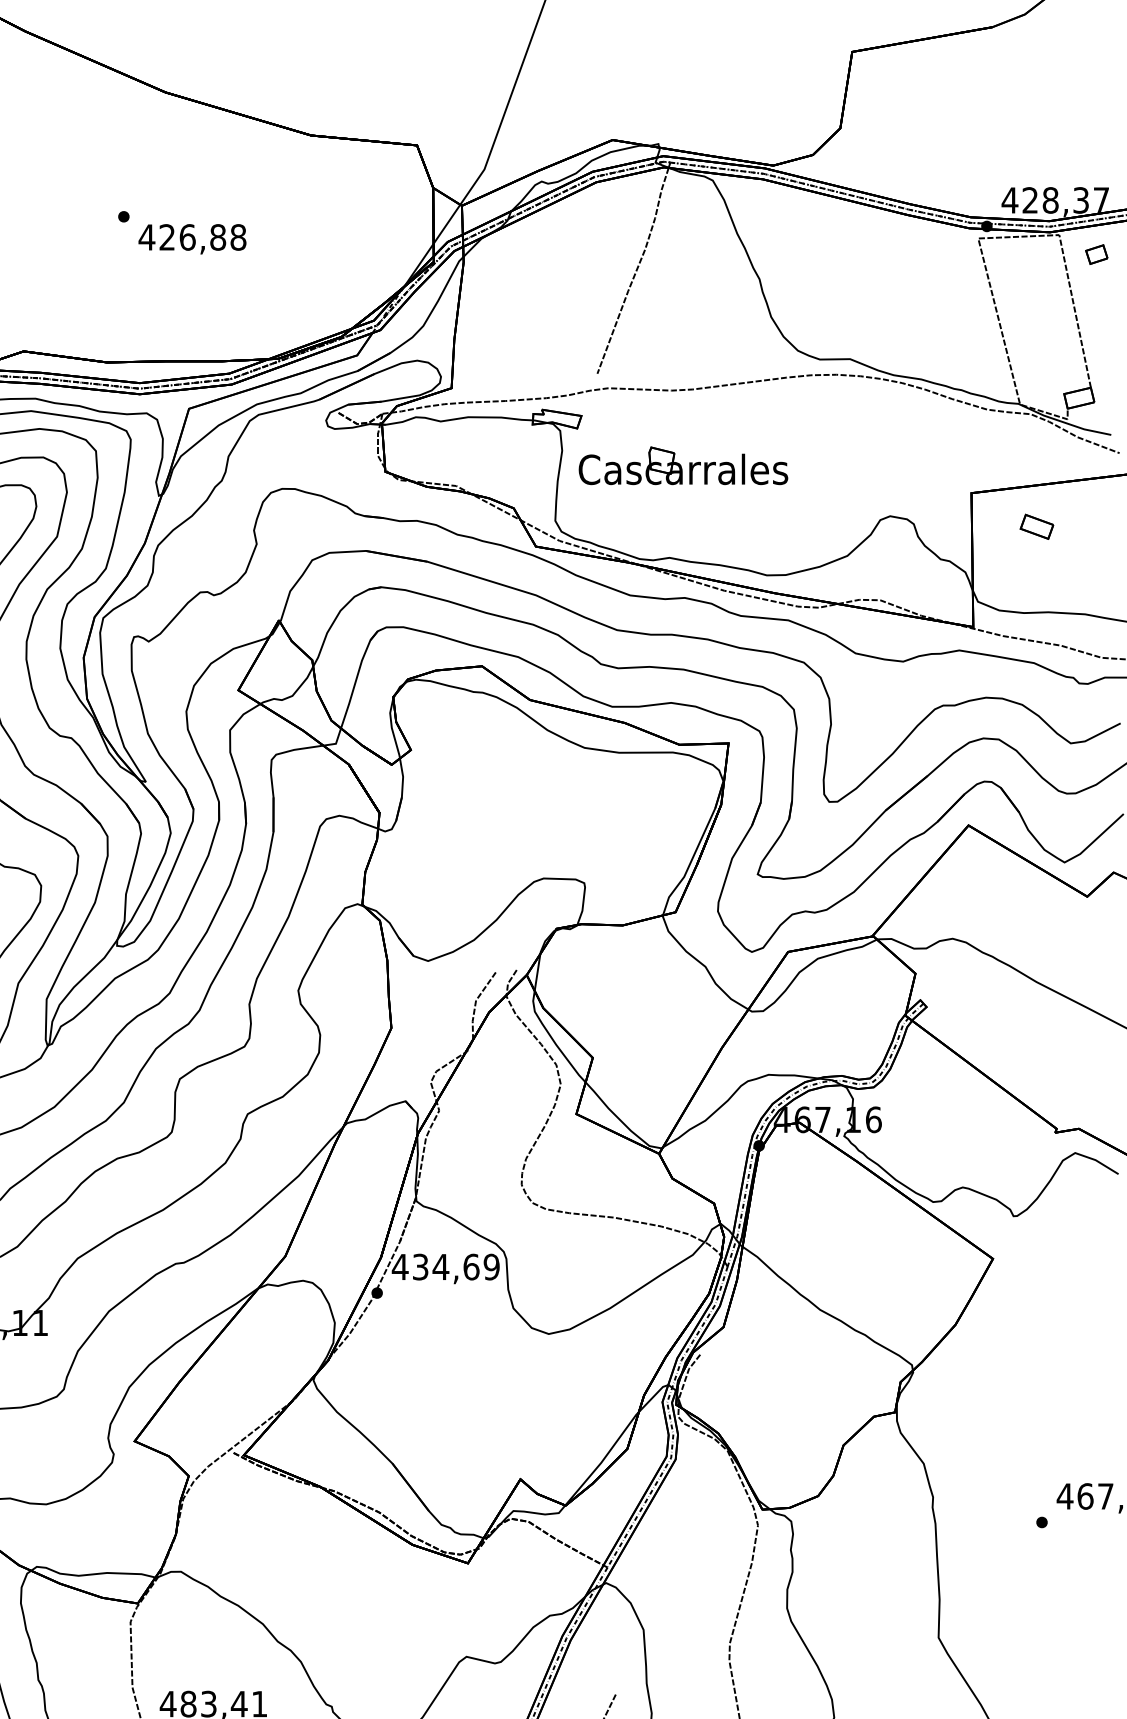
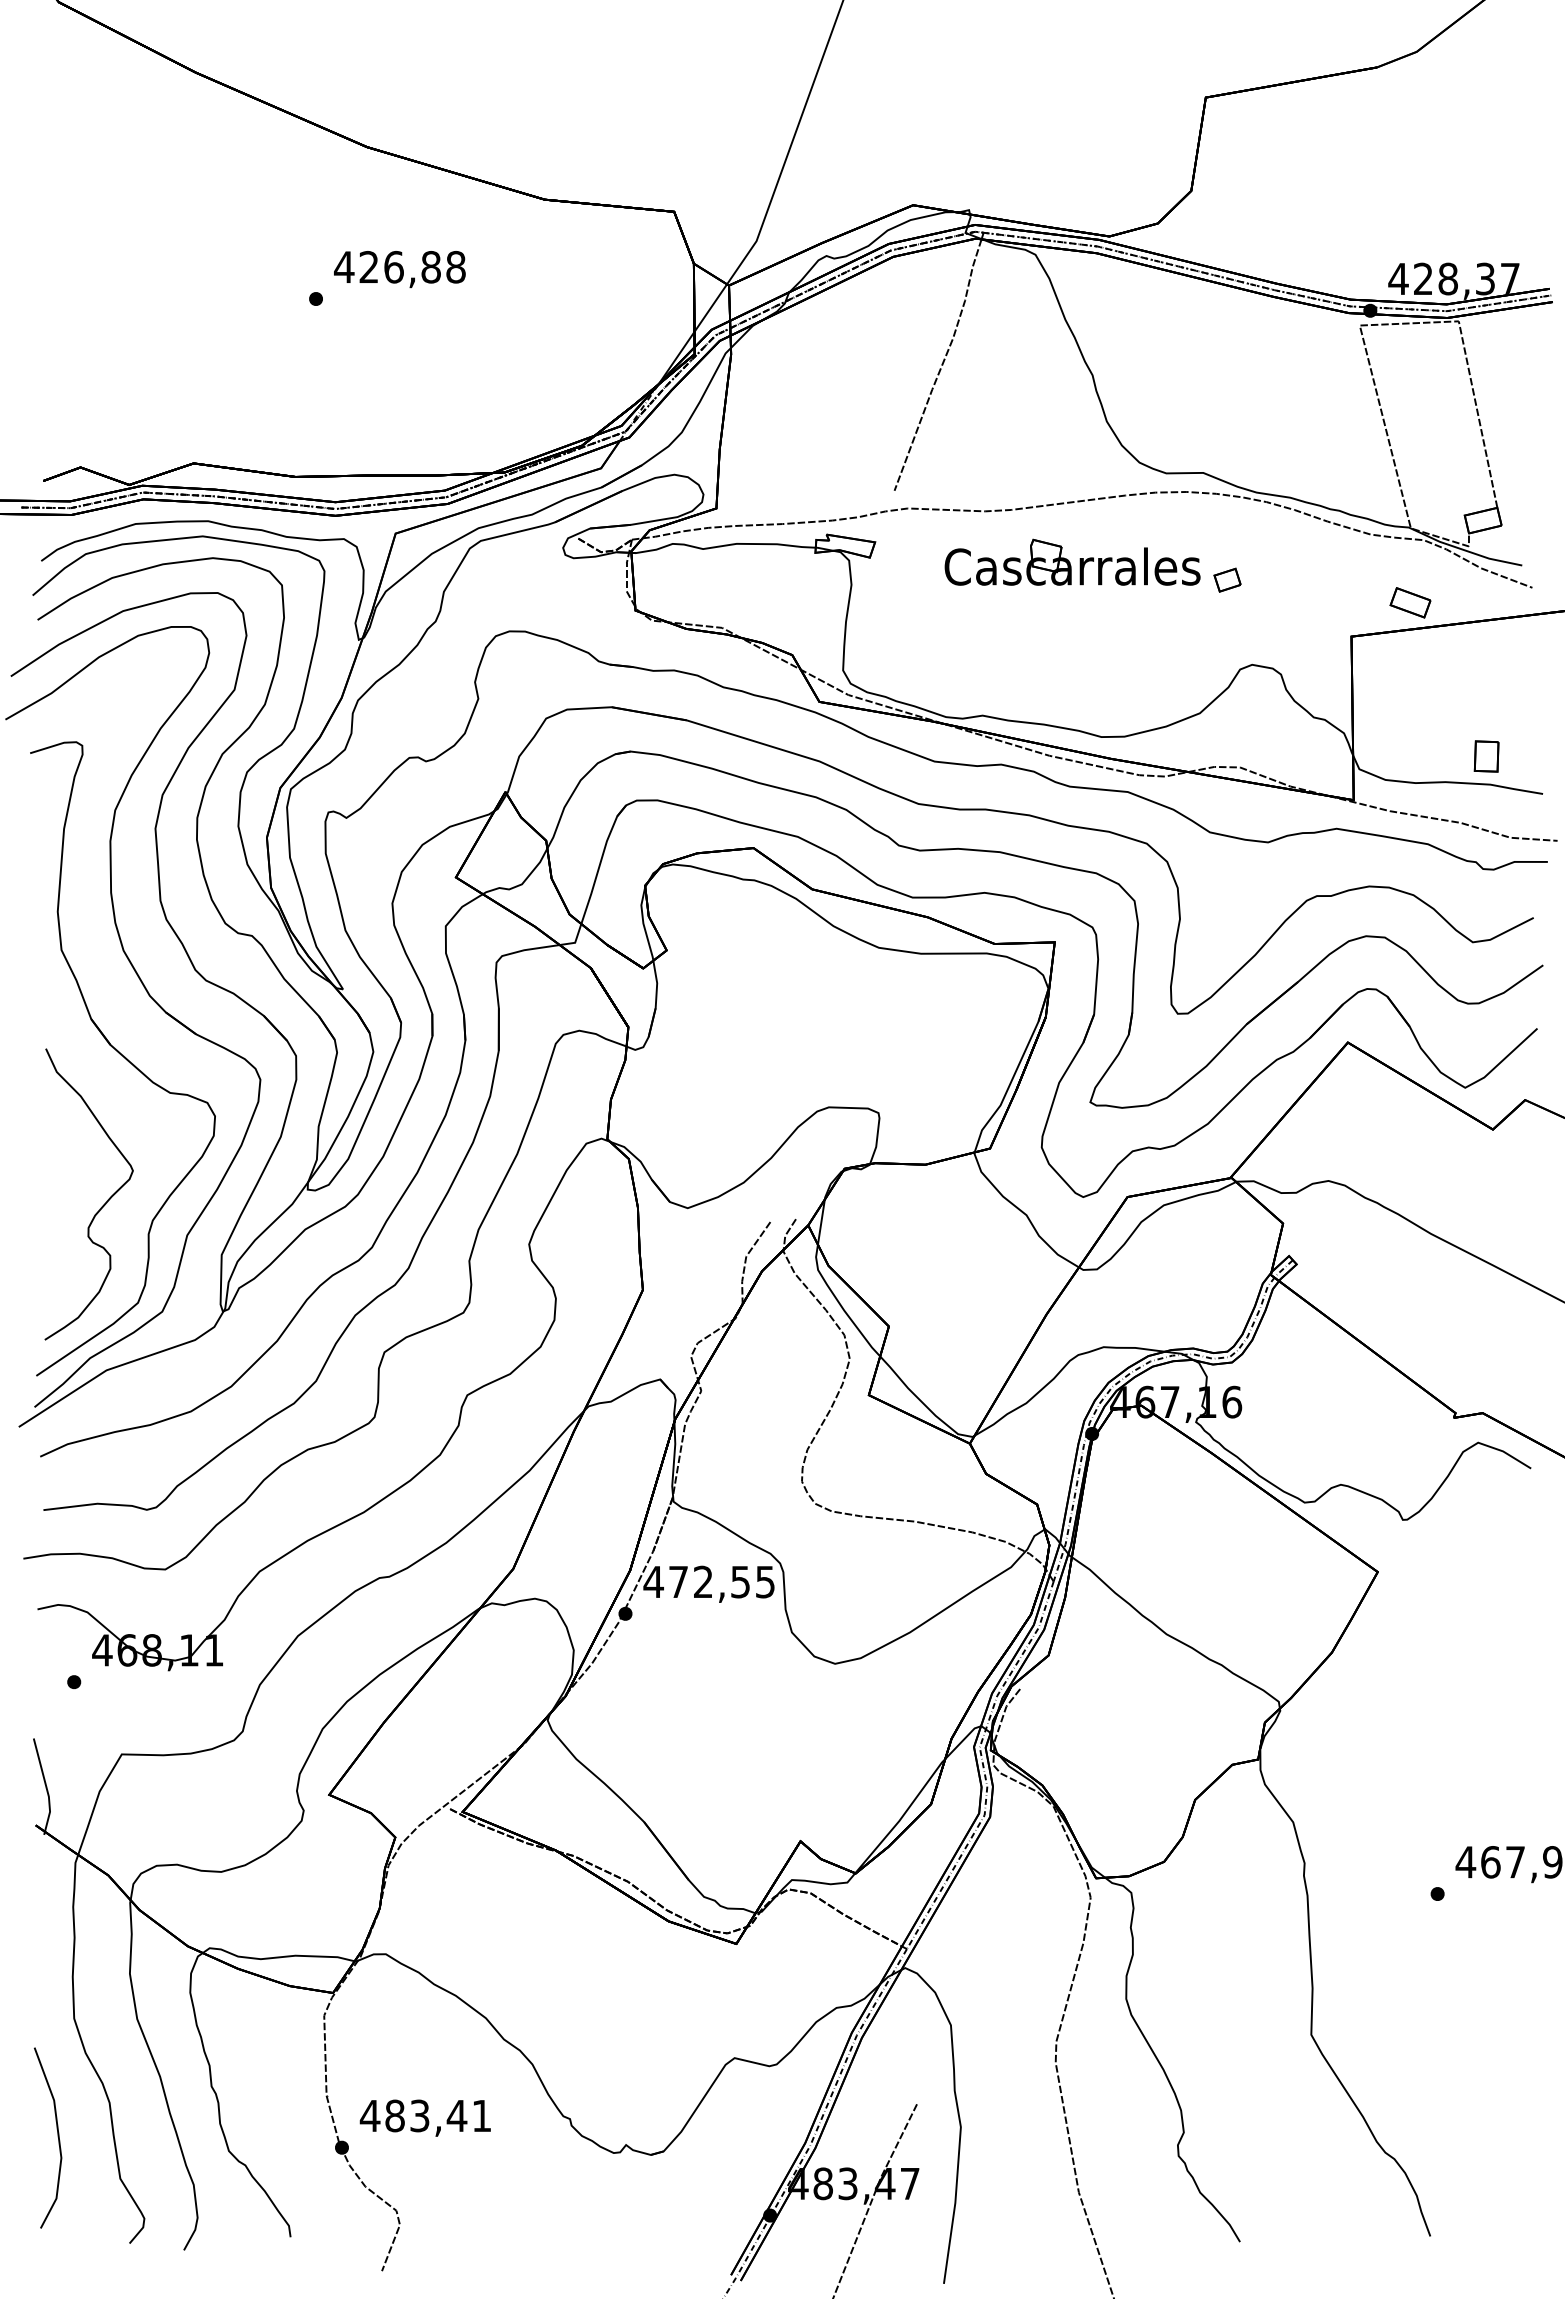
text: (192, 239) -> (399, 269), moved
part: (1096, 254) -> (1227, 579), moved
part: (683, 465) -> (1072, 561), moved
part: (1036, 526) -> (1410, 602), moved
part: (1082, 591) -> (1486, 756), added
text: (456, 1266) -> (722, 1581), 434,69 -> 472,55

